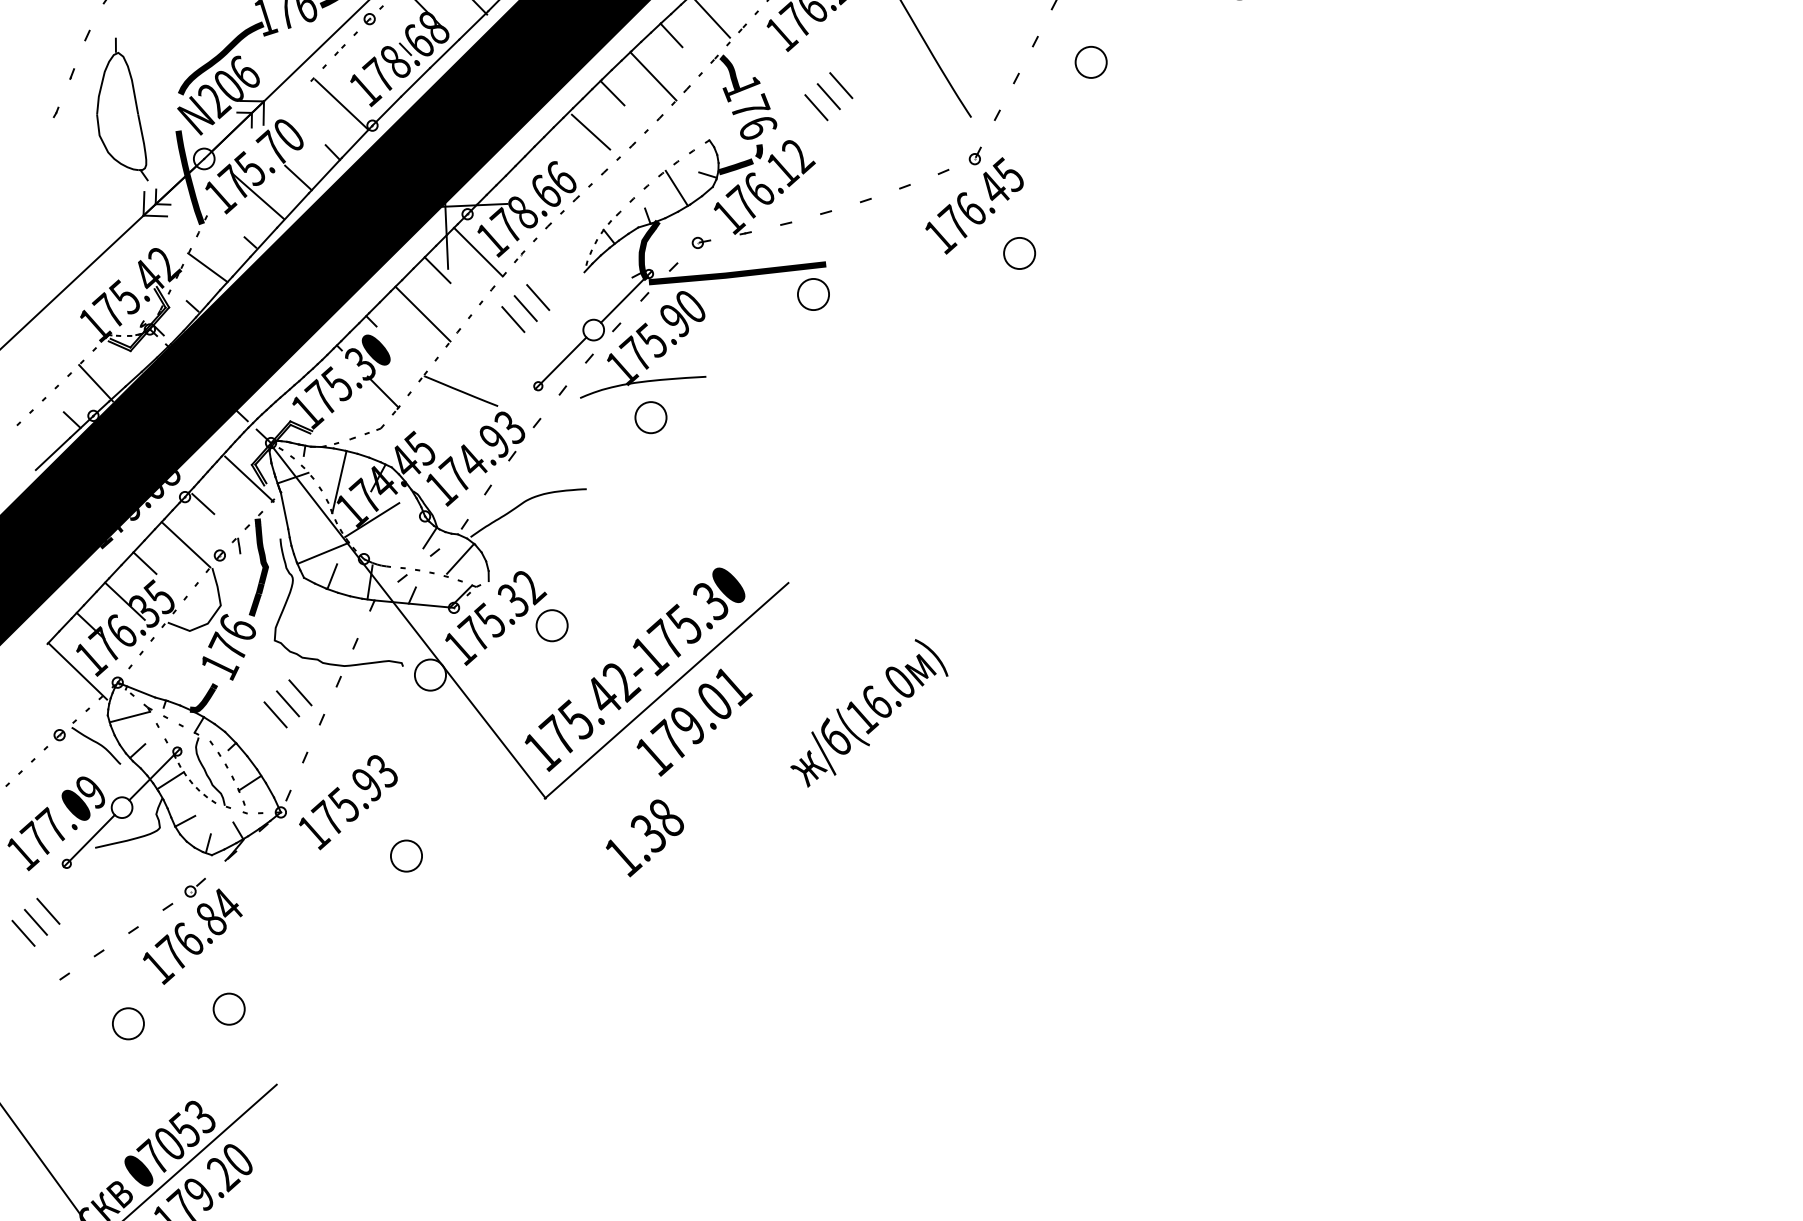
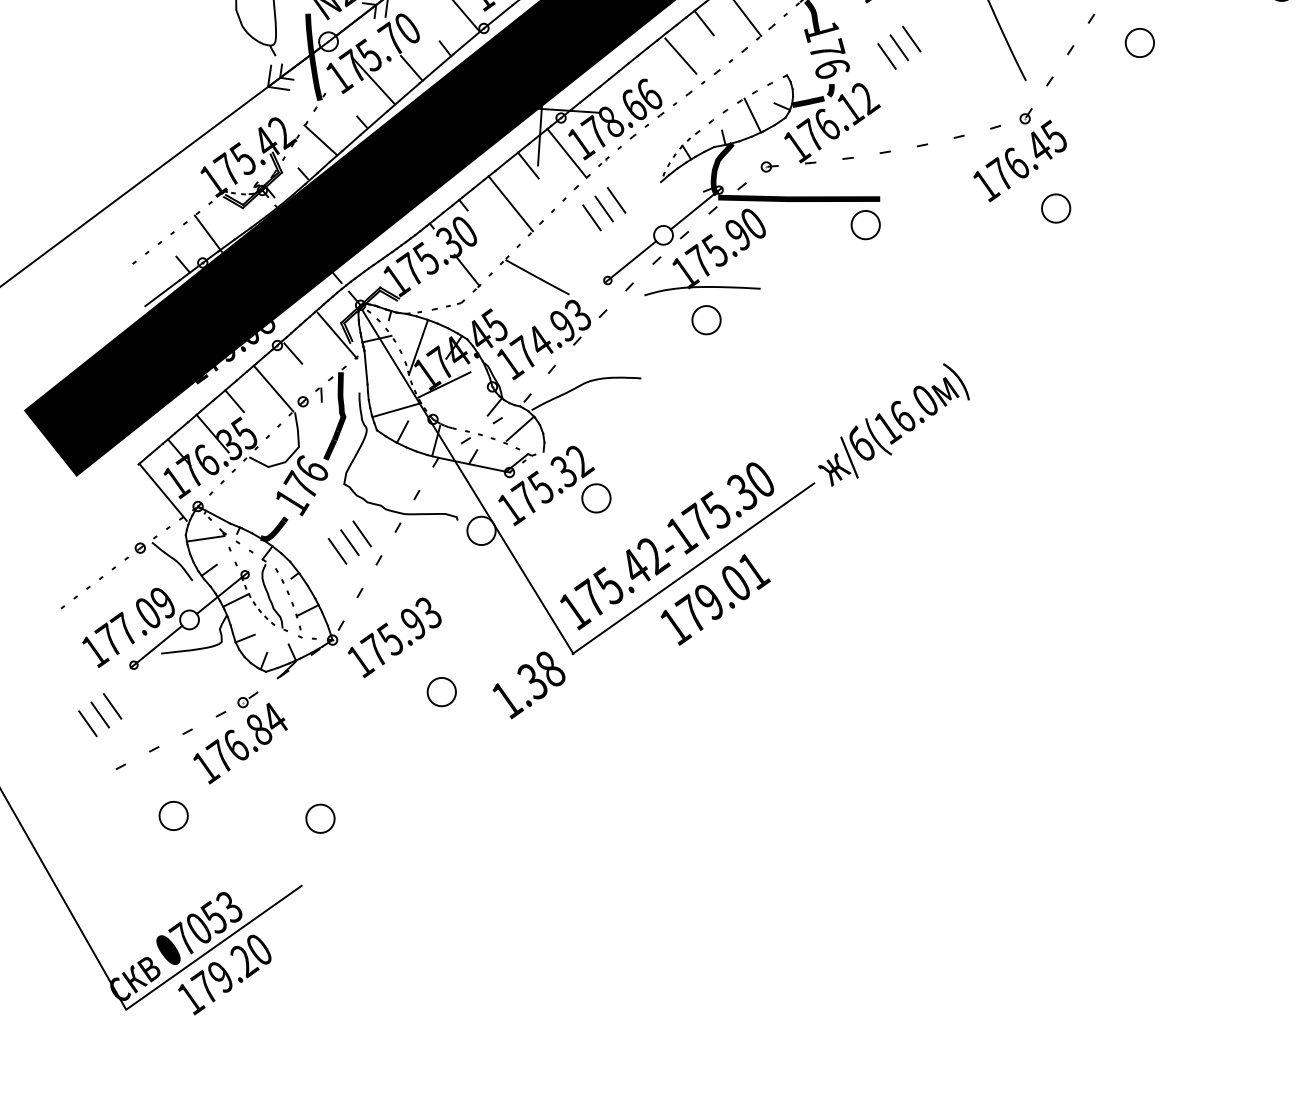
text: (869, 713) -> (894, 425), moved
text: (644, 838) -> (528, 685), moved
part: (228, 1008) -> (319, 818), moved

